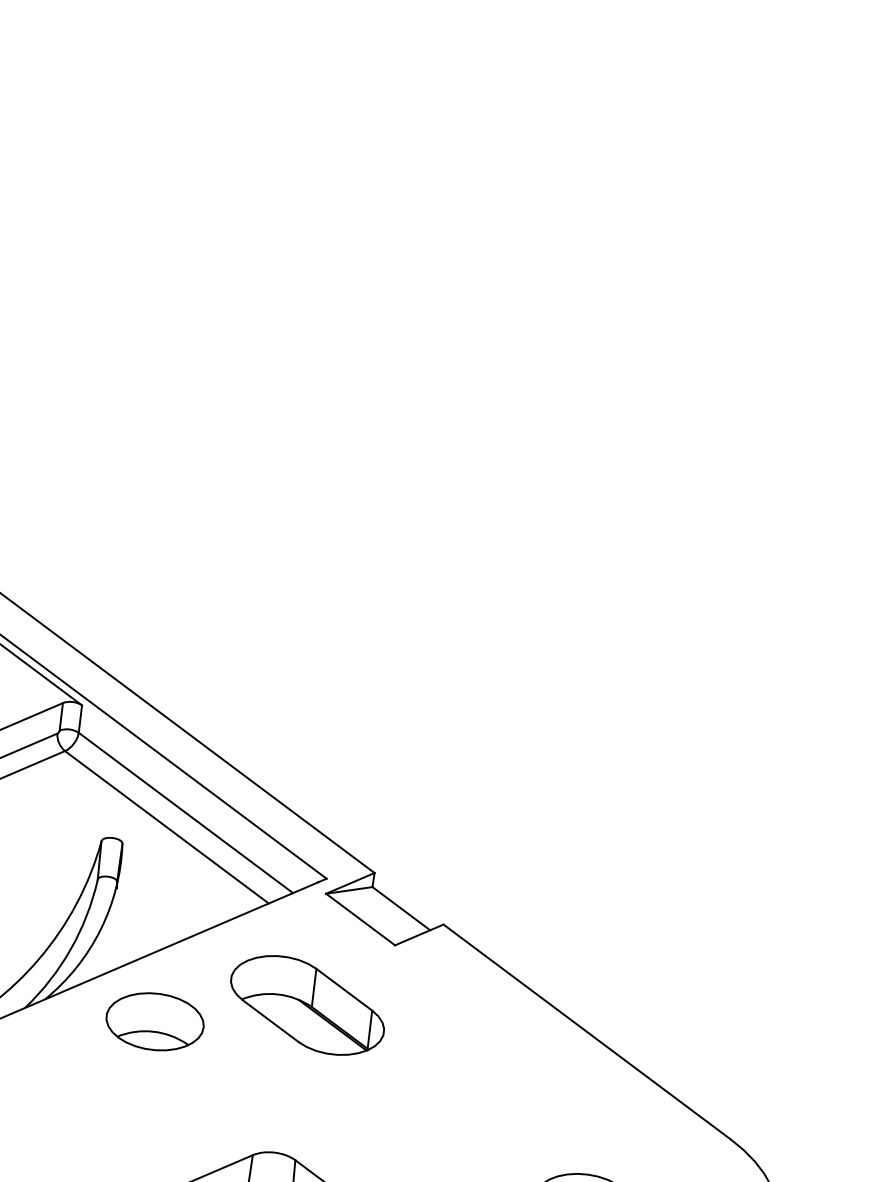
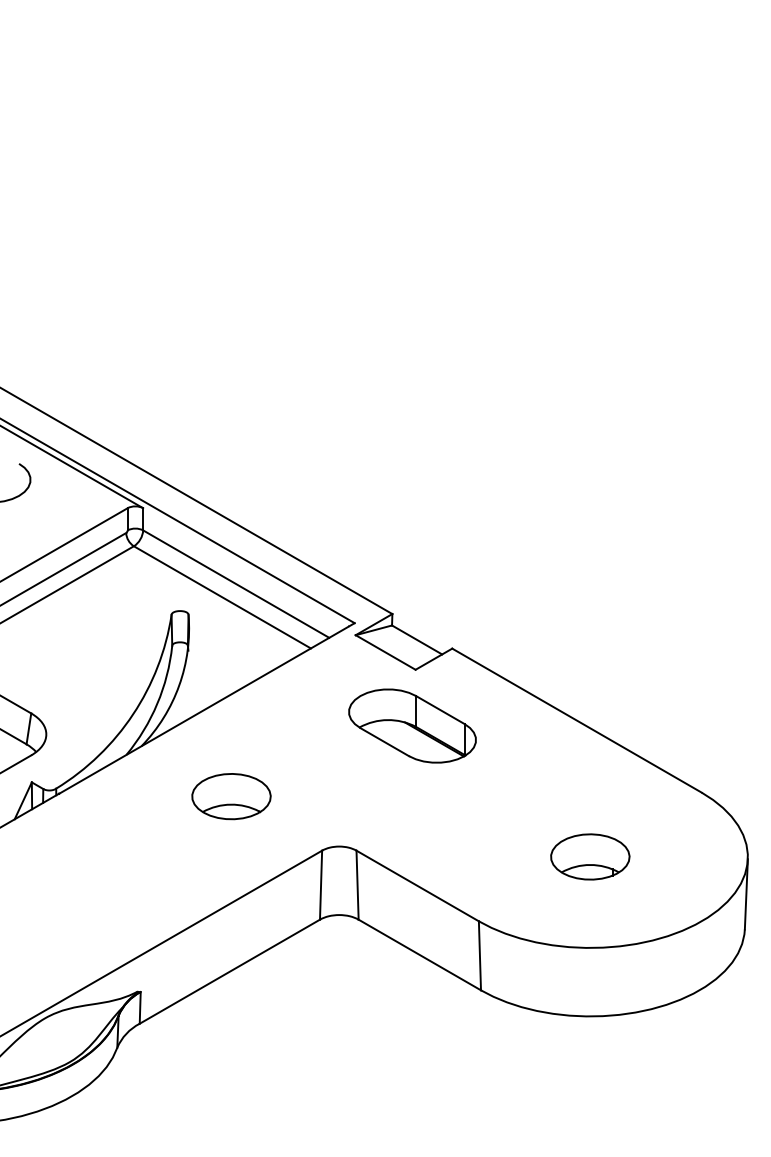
part: (307, 1004) -> (412, 725), moved
part: (155, 1021) -> (231, 796), moved

